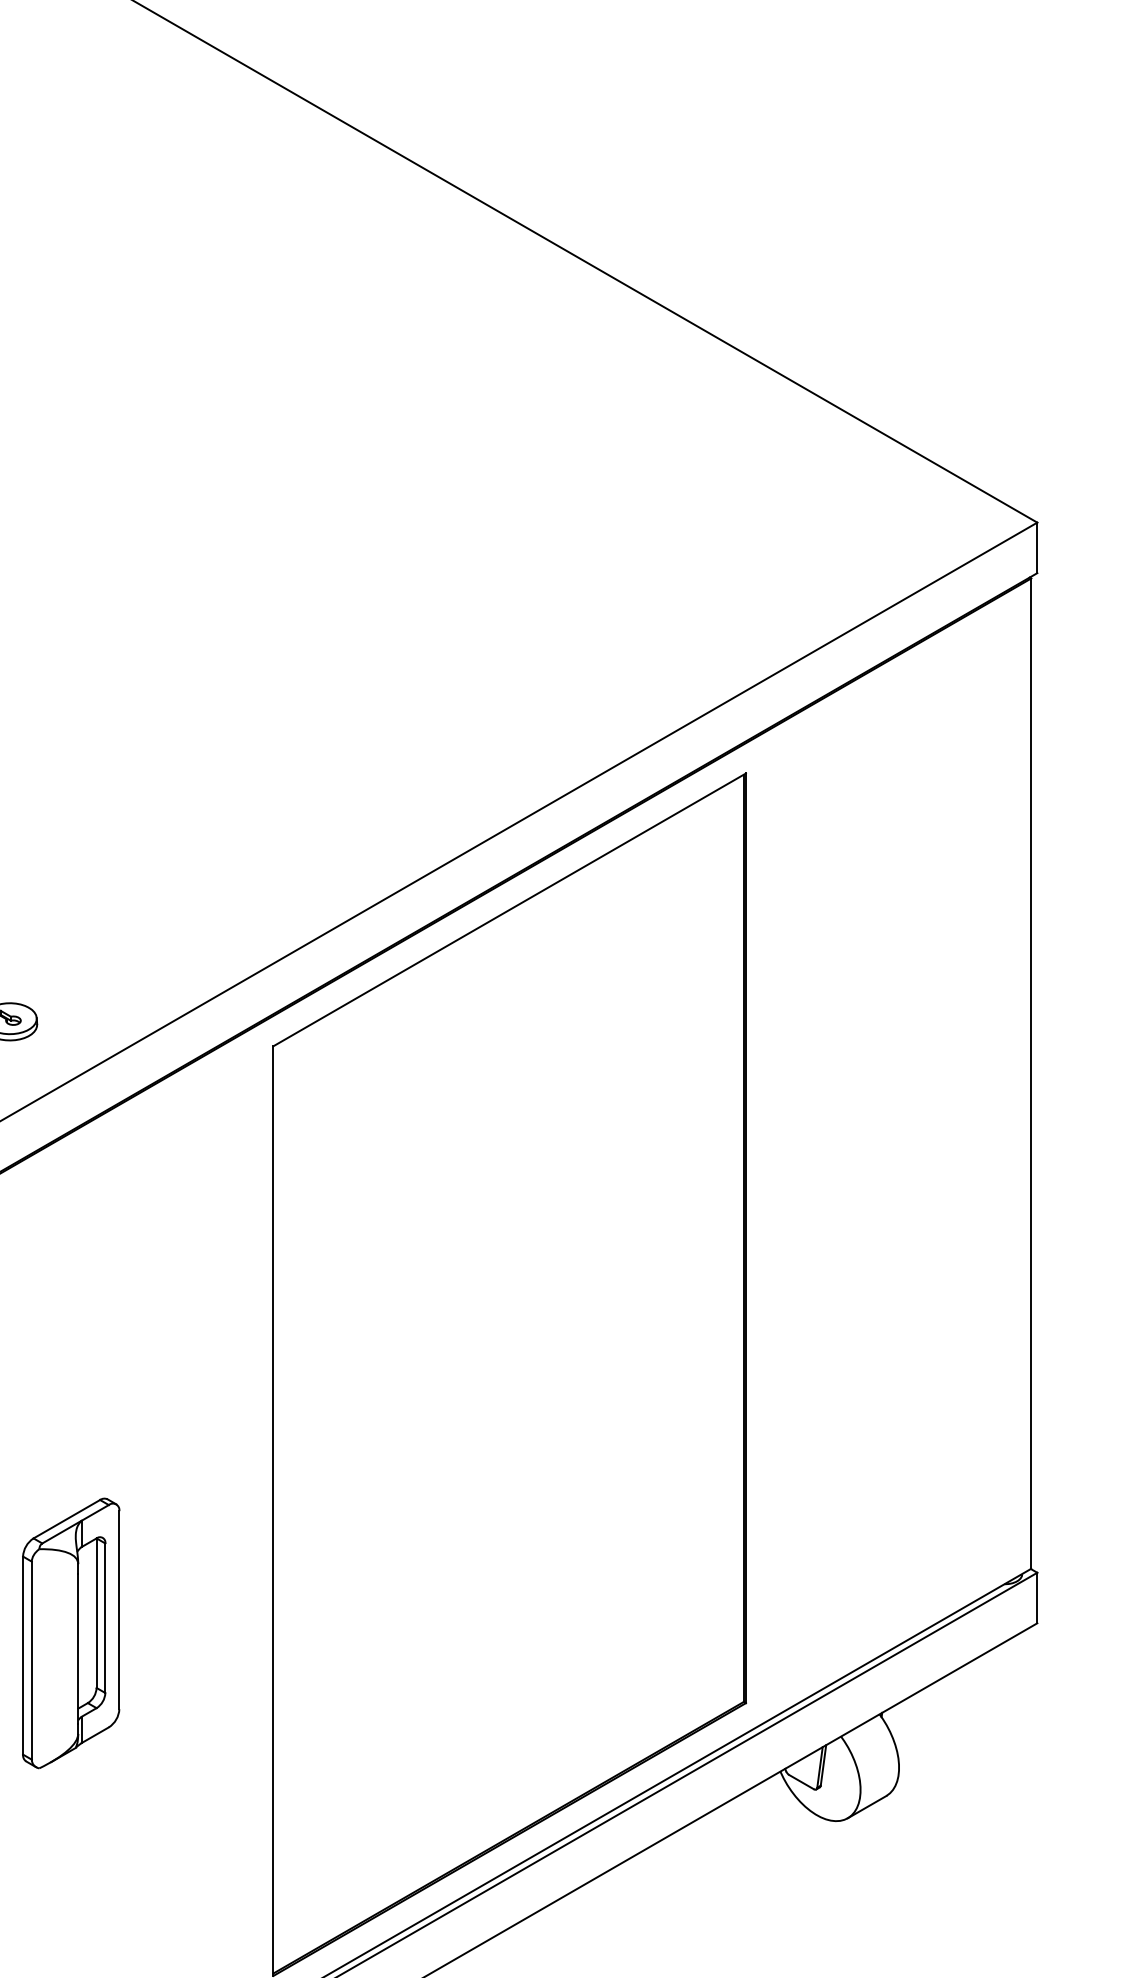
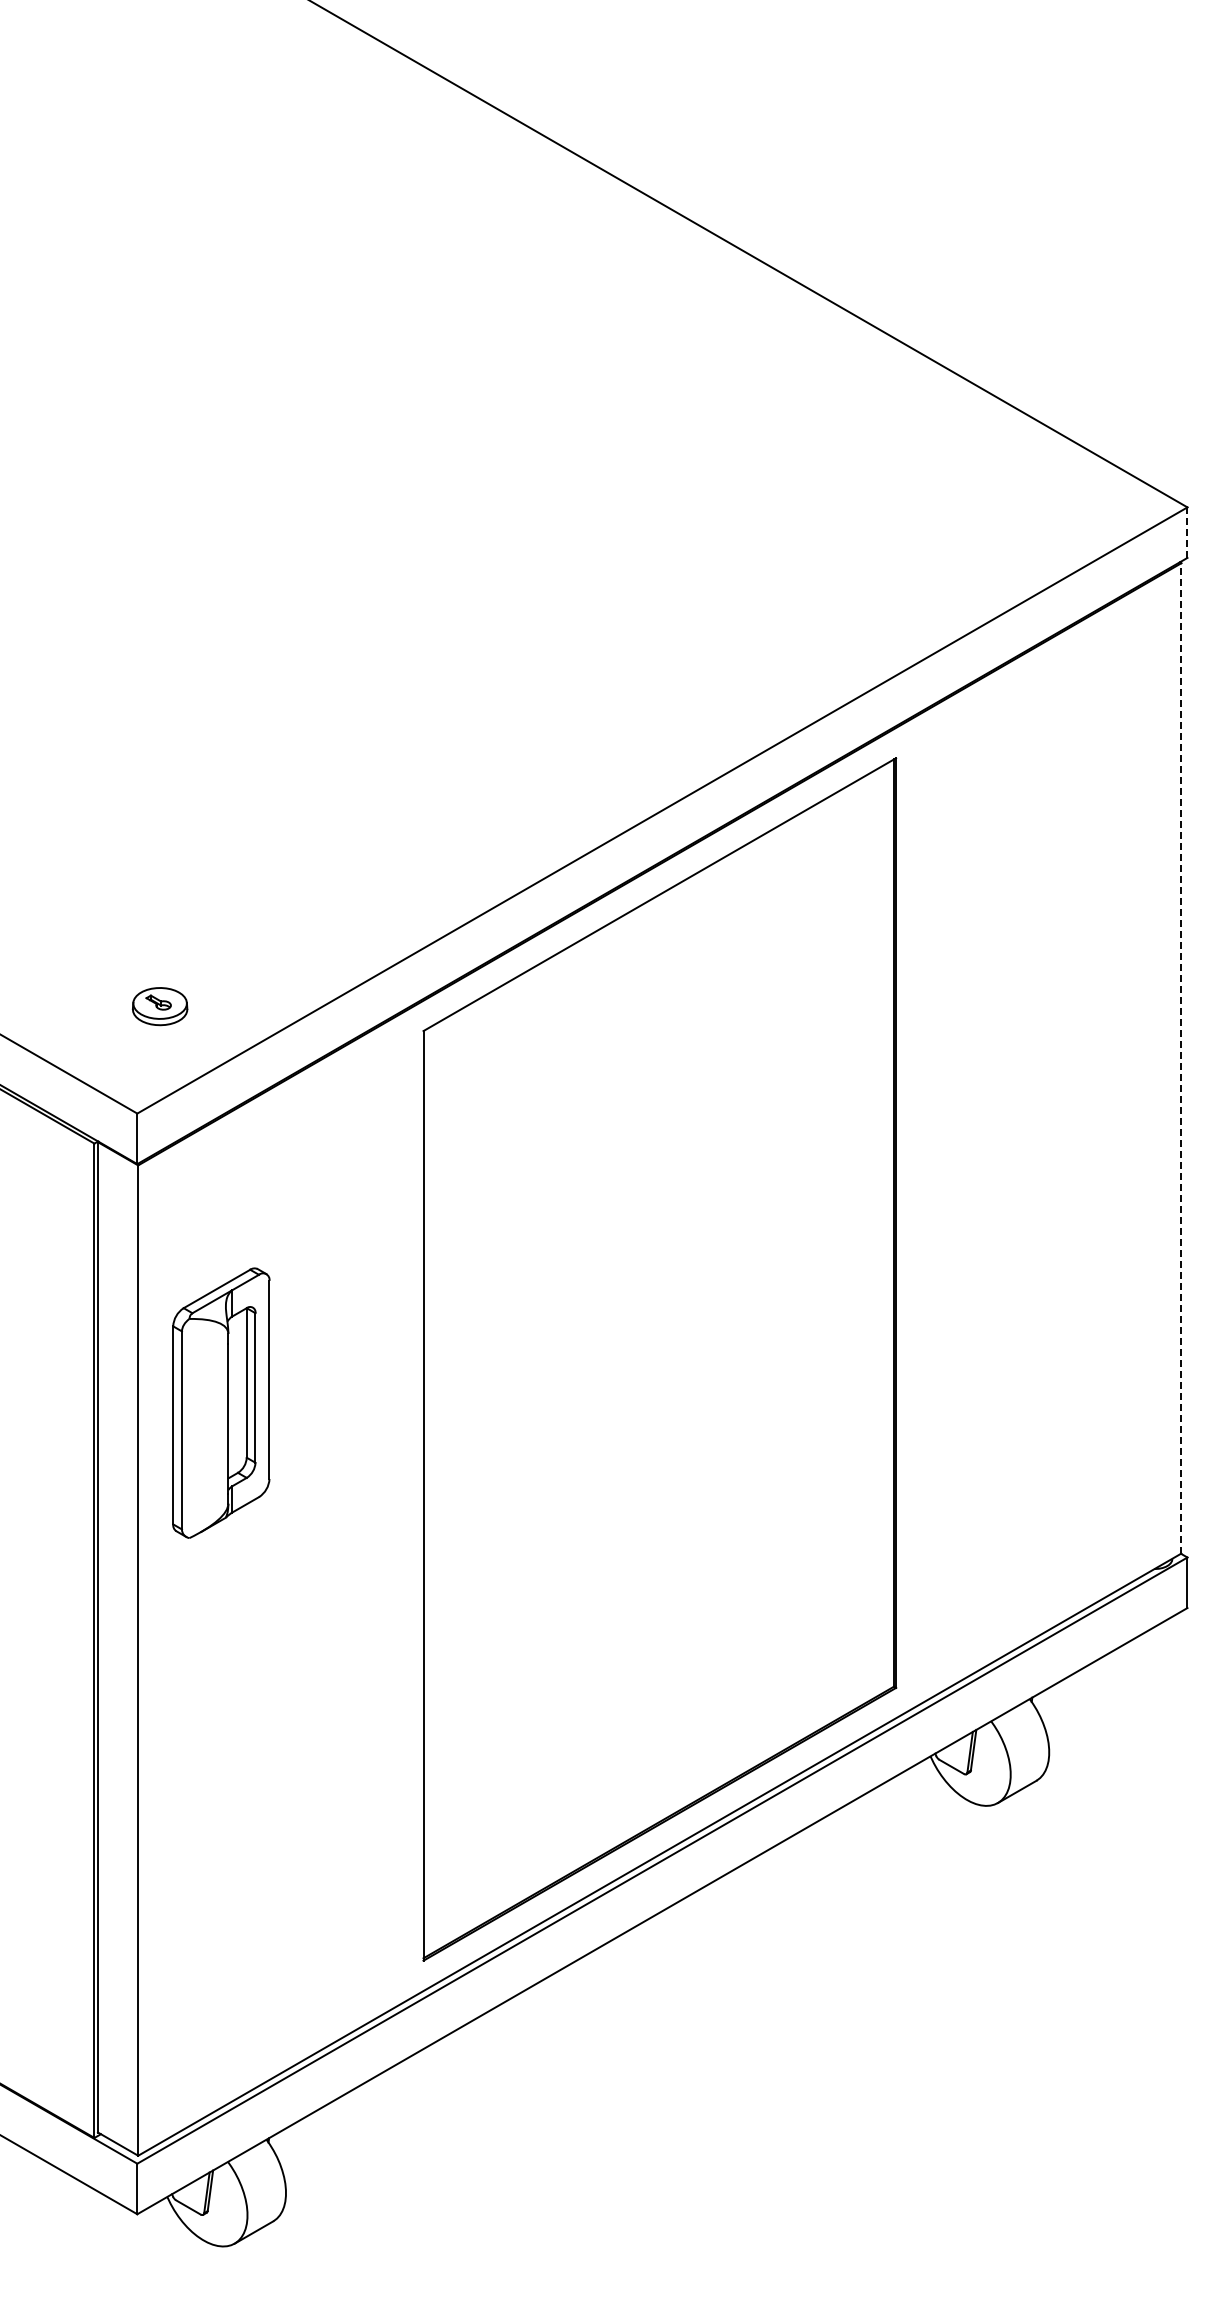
line: (1037, 547) -> (1187, 532), solid -> dashed
line: (1031, 1072) -> (1181, 1057), solid -> dashed
part: (71, 1632) -> (221, 1402), moved

